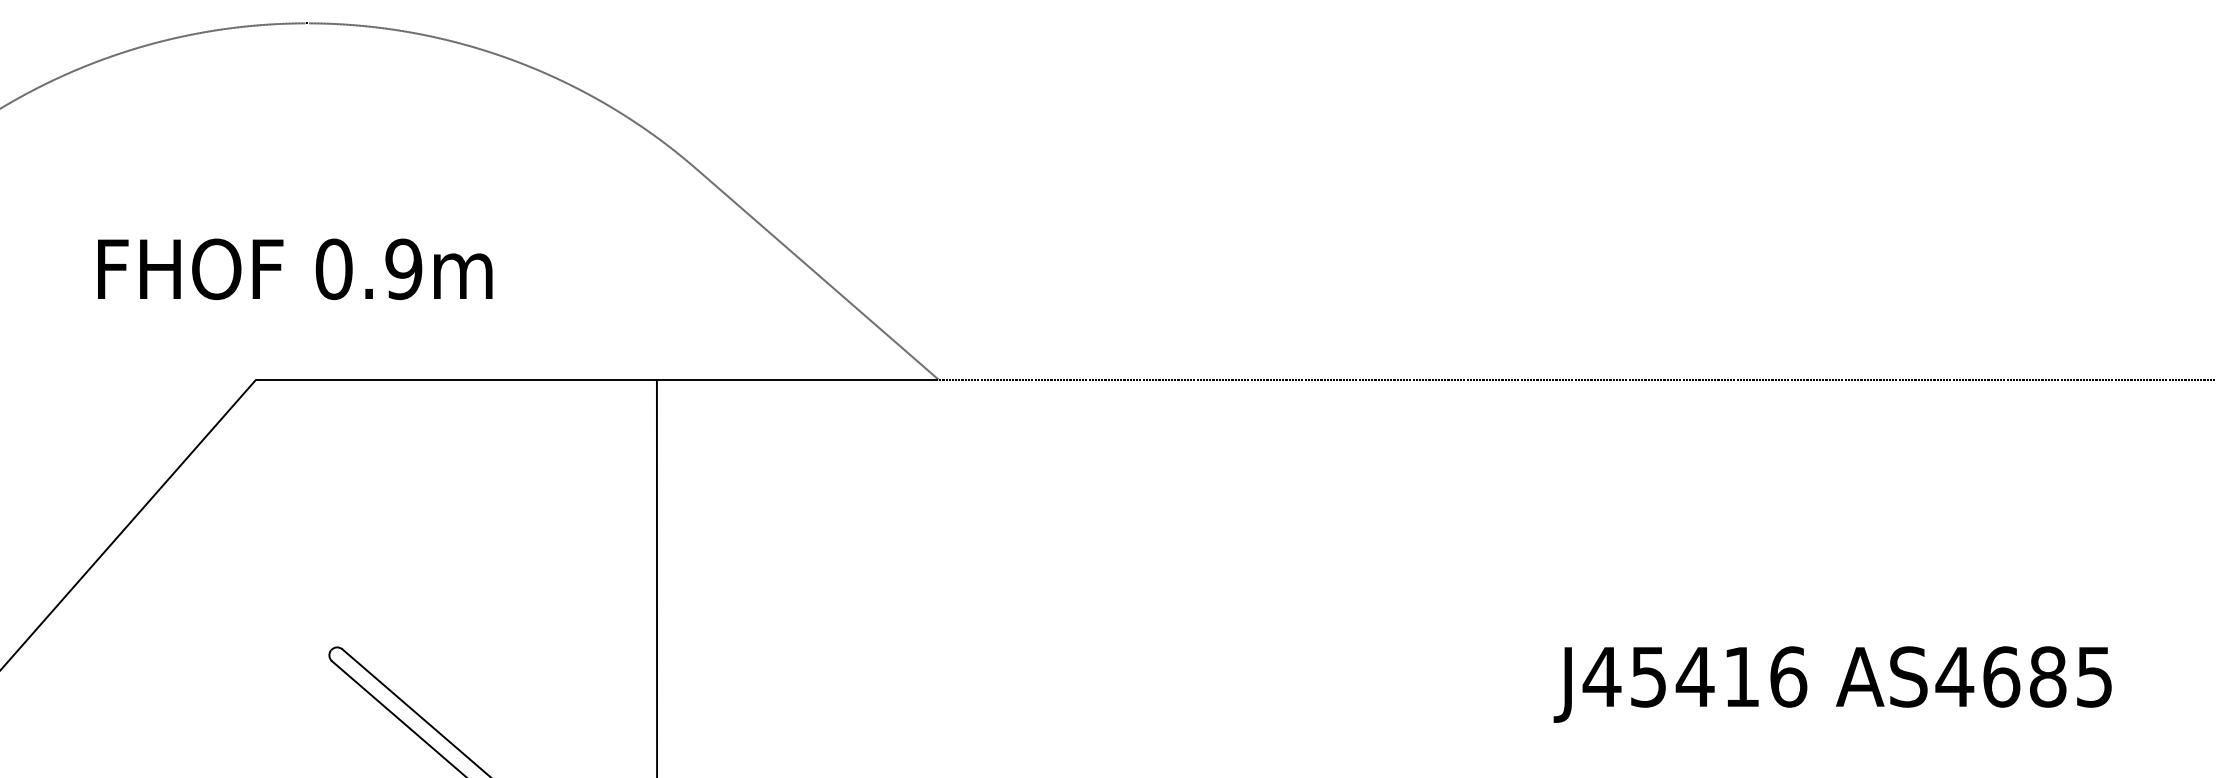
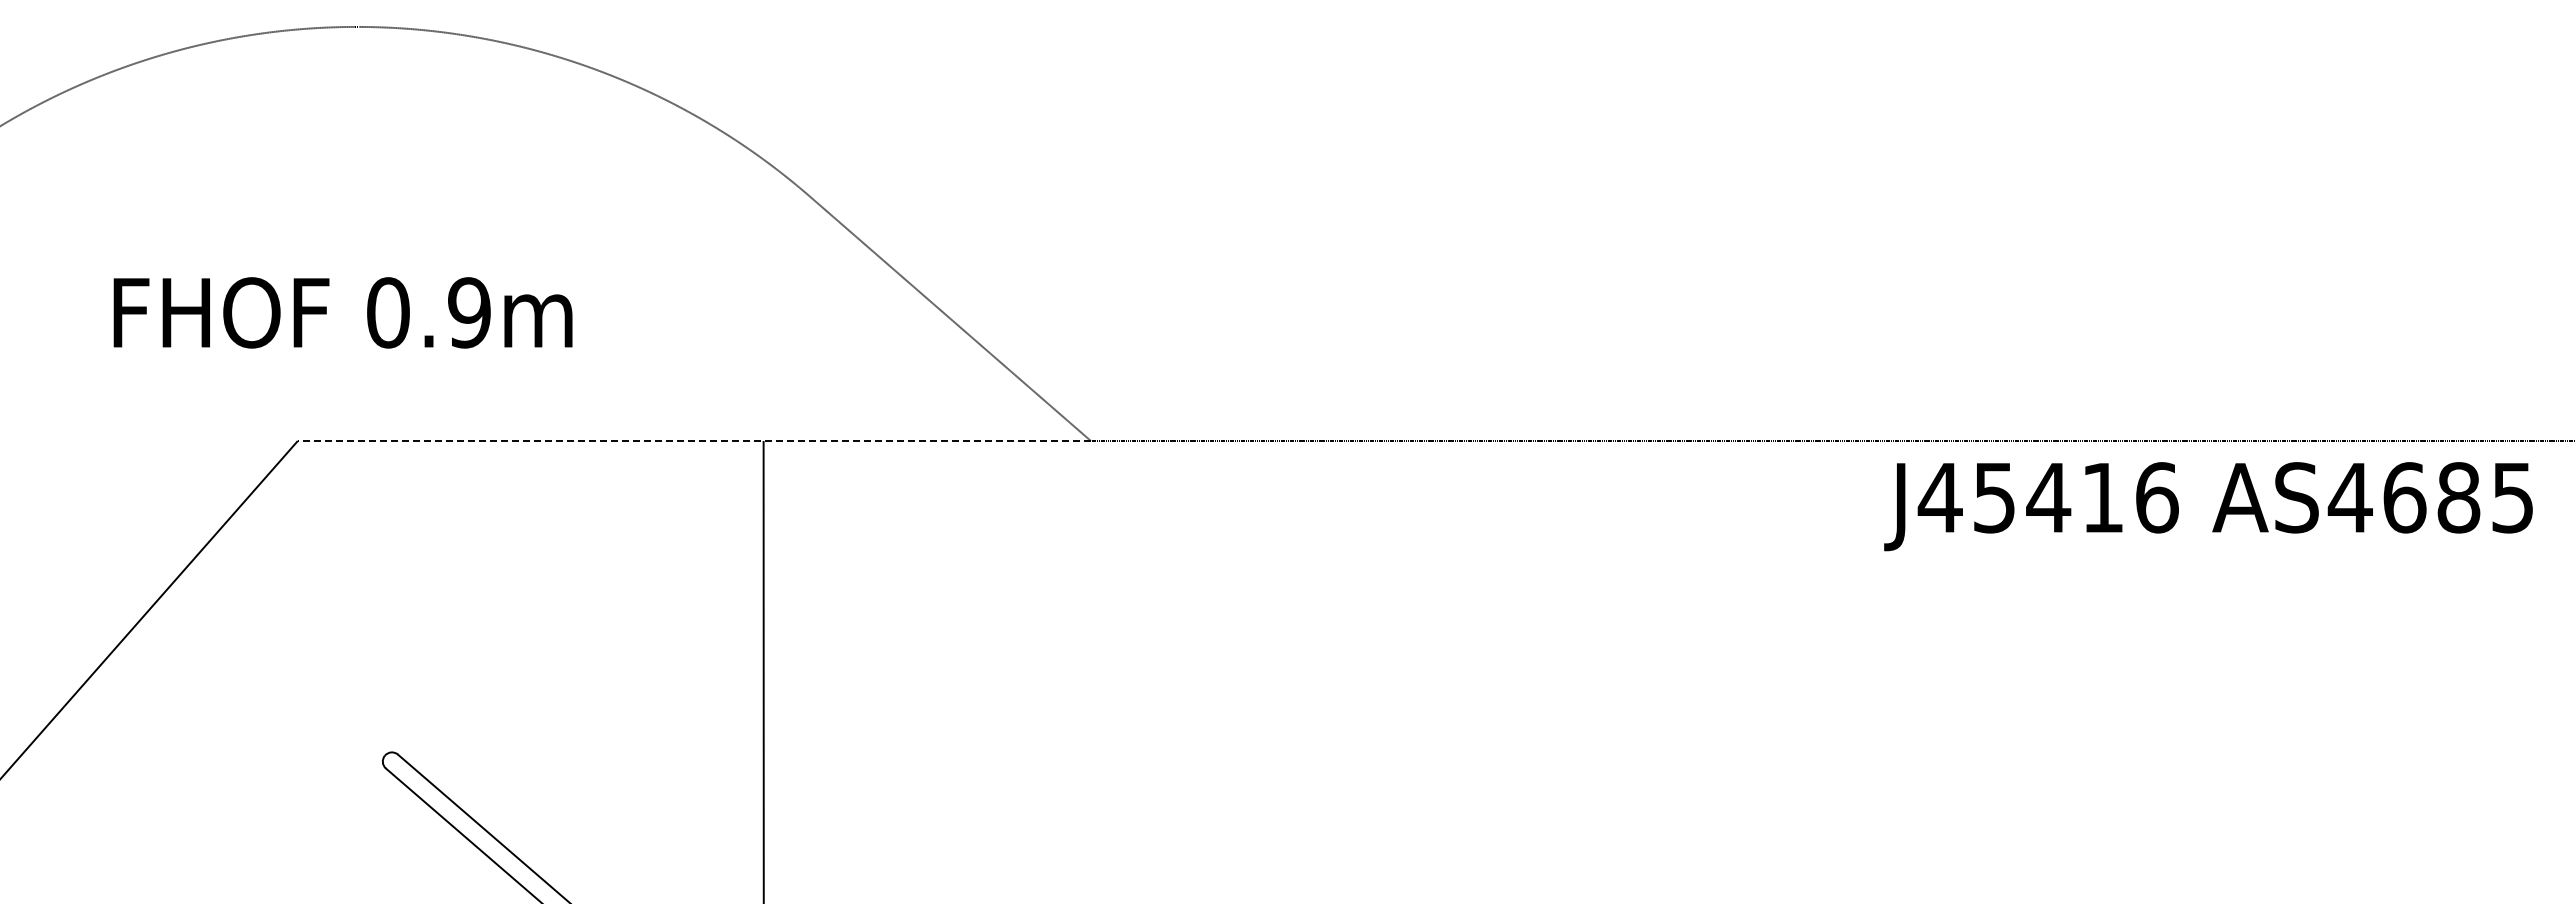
line: (597, 379) -> (694, 441), solid -> dashed
text: (1832, 684) -> (2208, 506), moved

